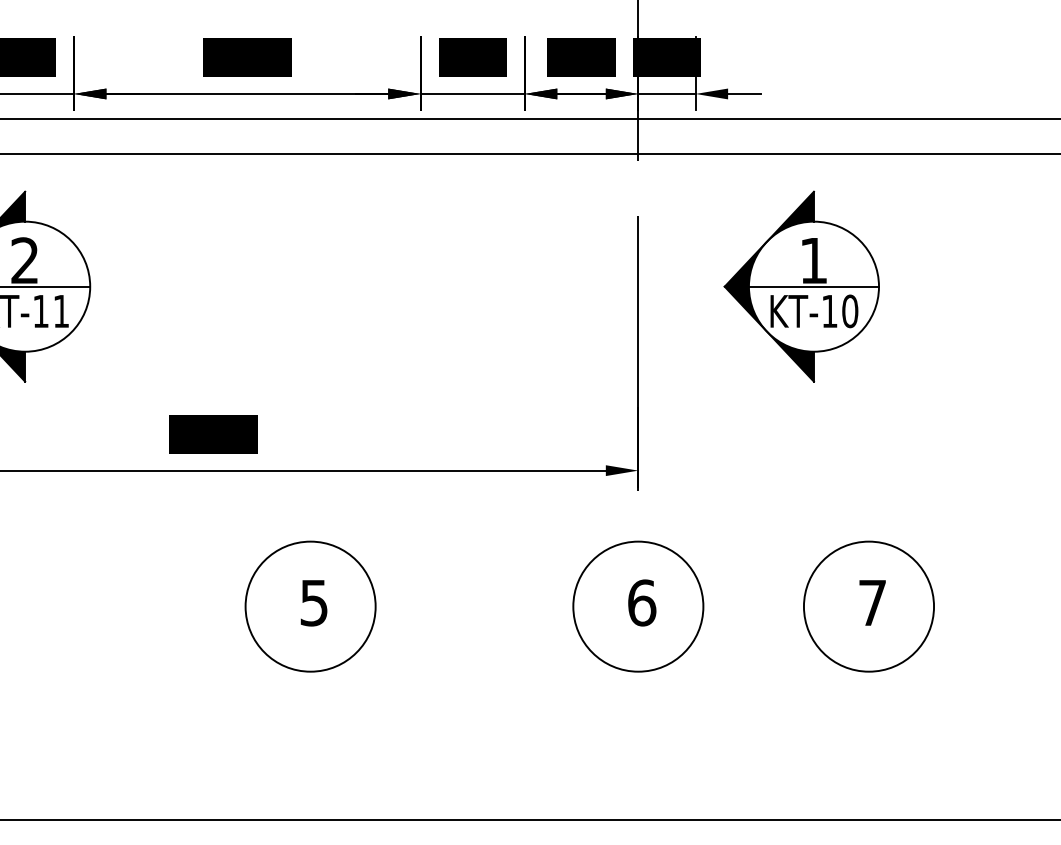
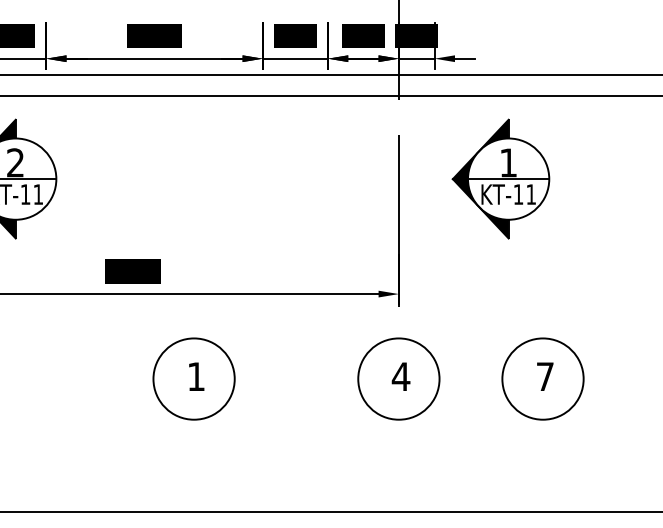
text: (850, 311) -> (531, 194), KT-10 -> KT-11
text: (314, 602) -> (196, 376), 5 -> 1
text: (640, 602) -> (400, 376), 6 -> 4

